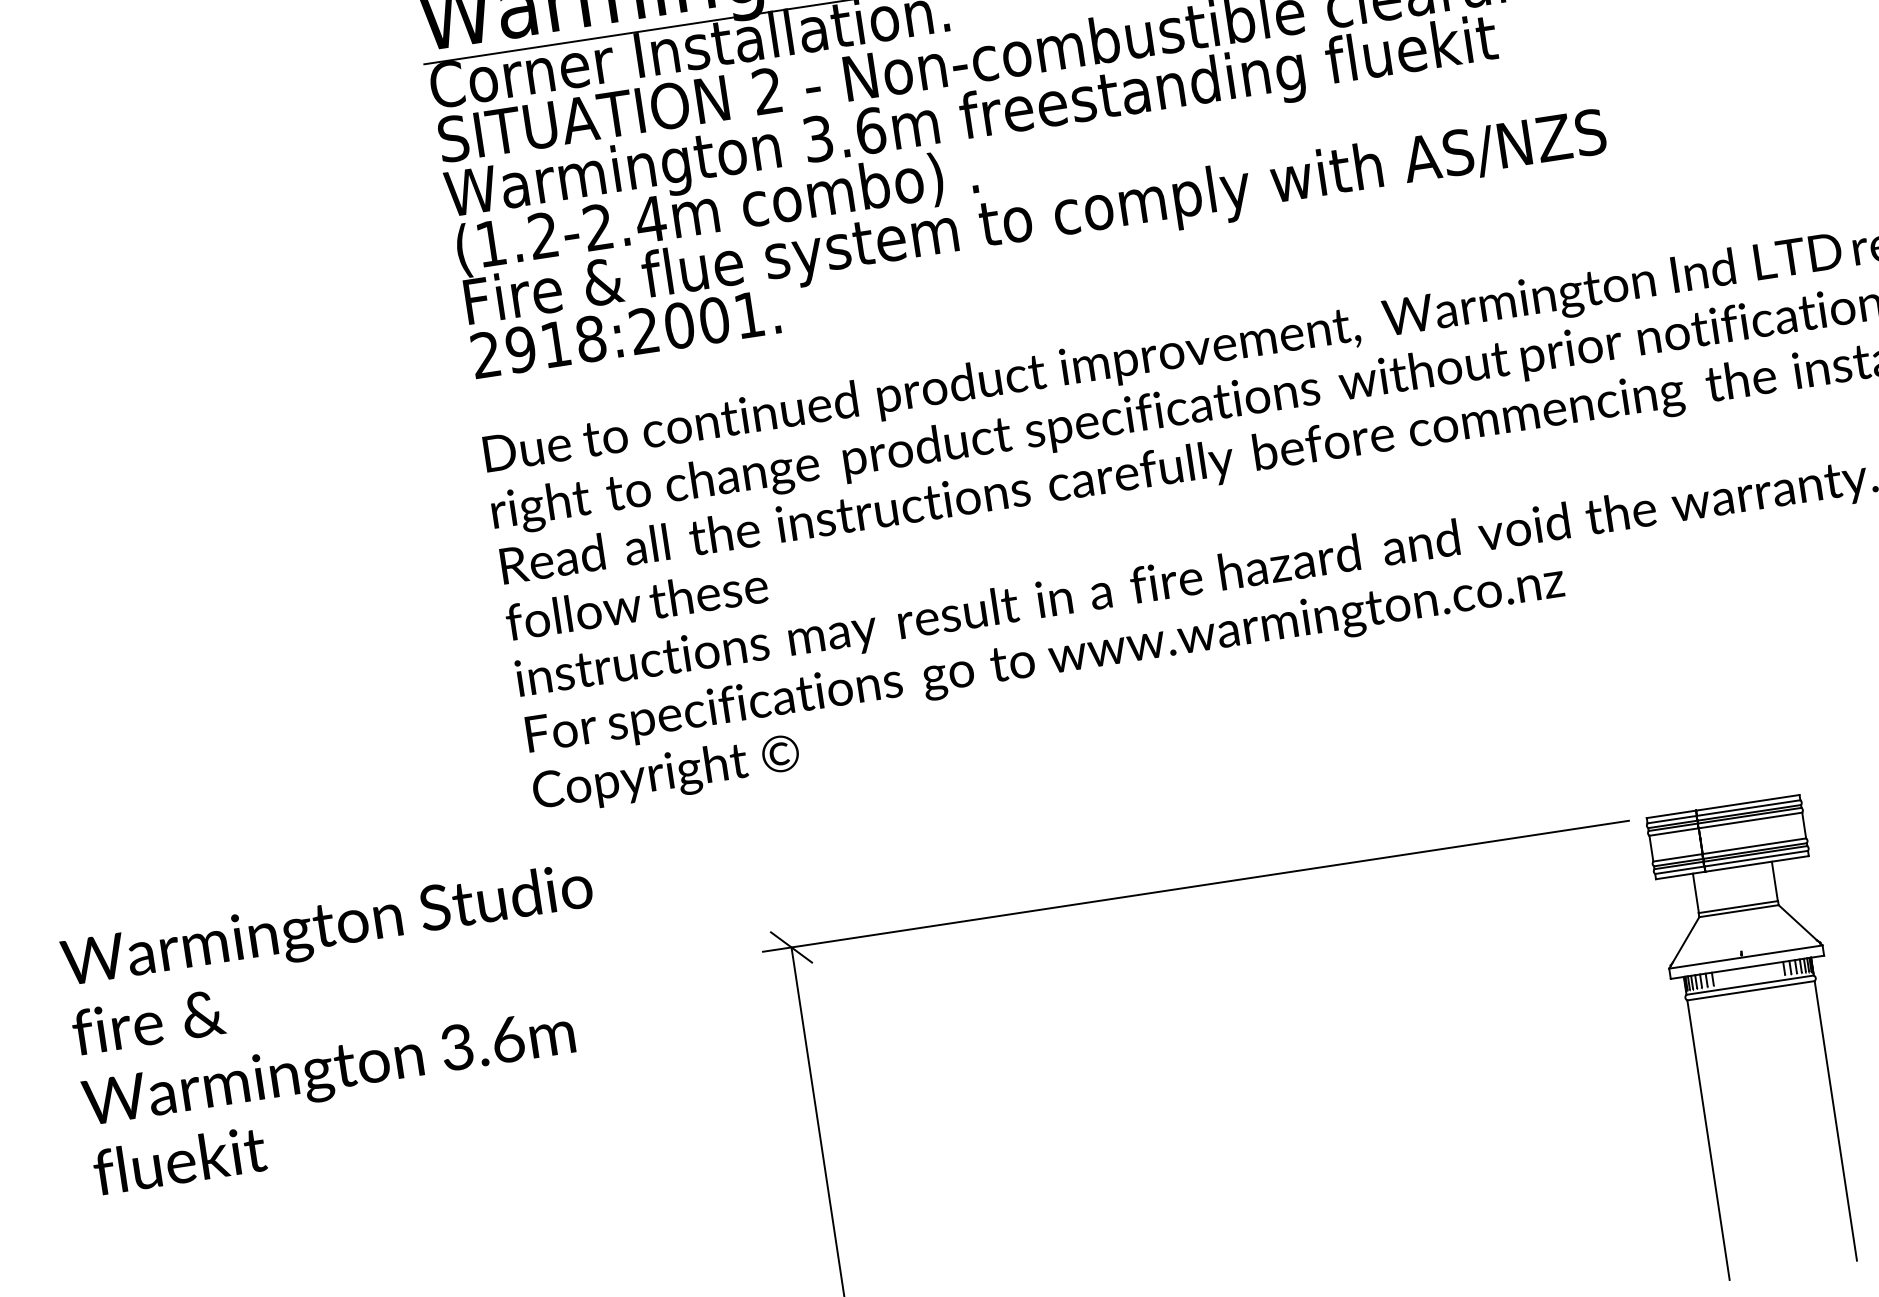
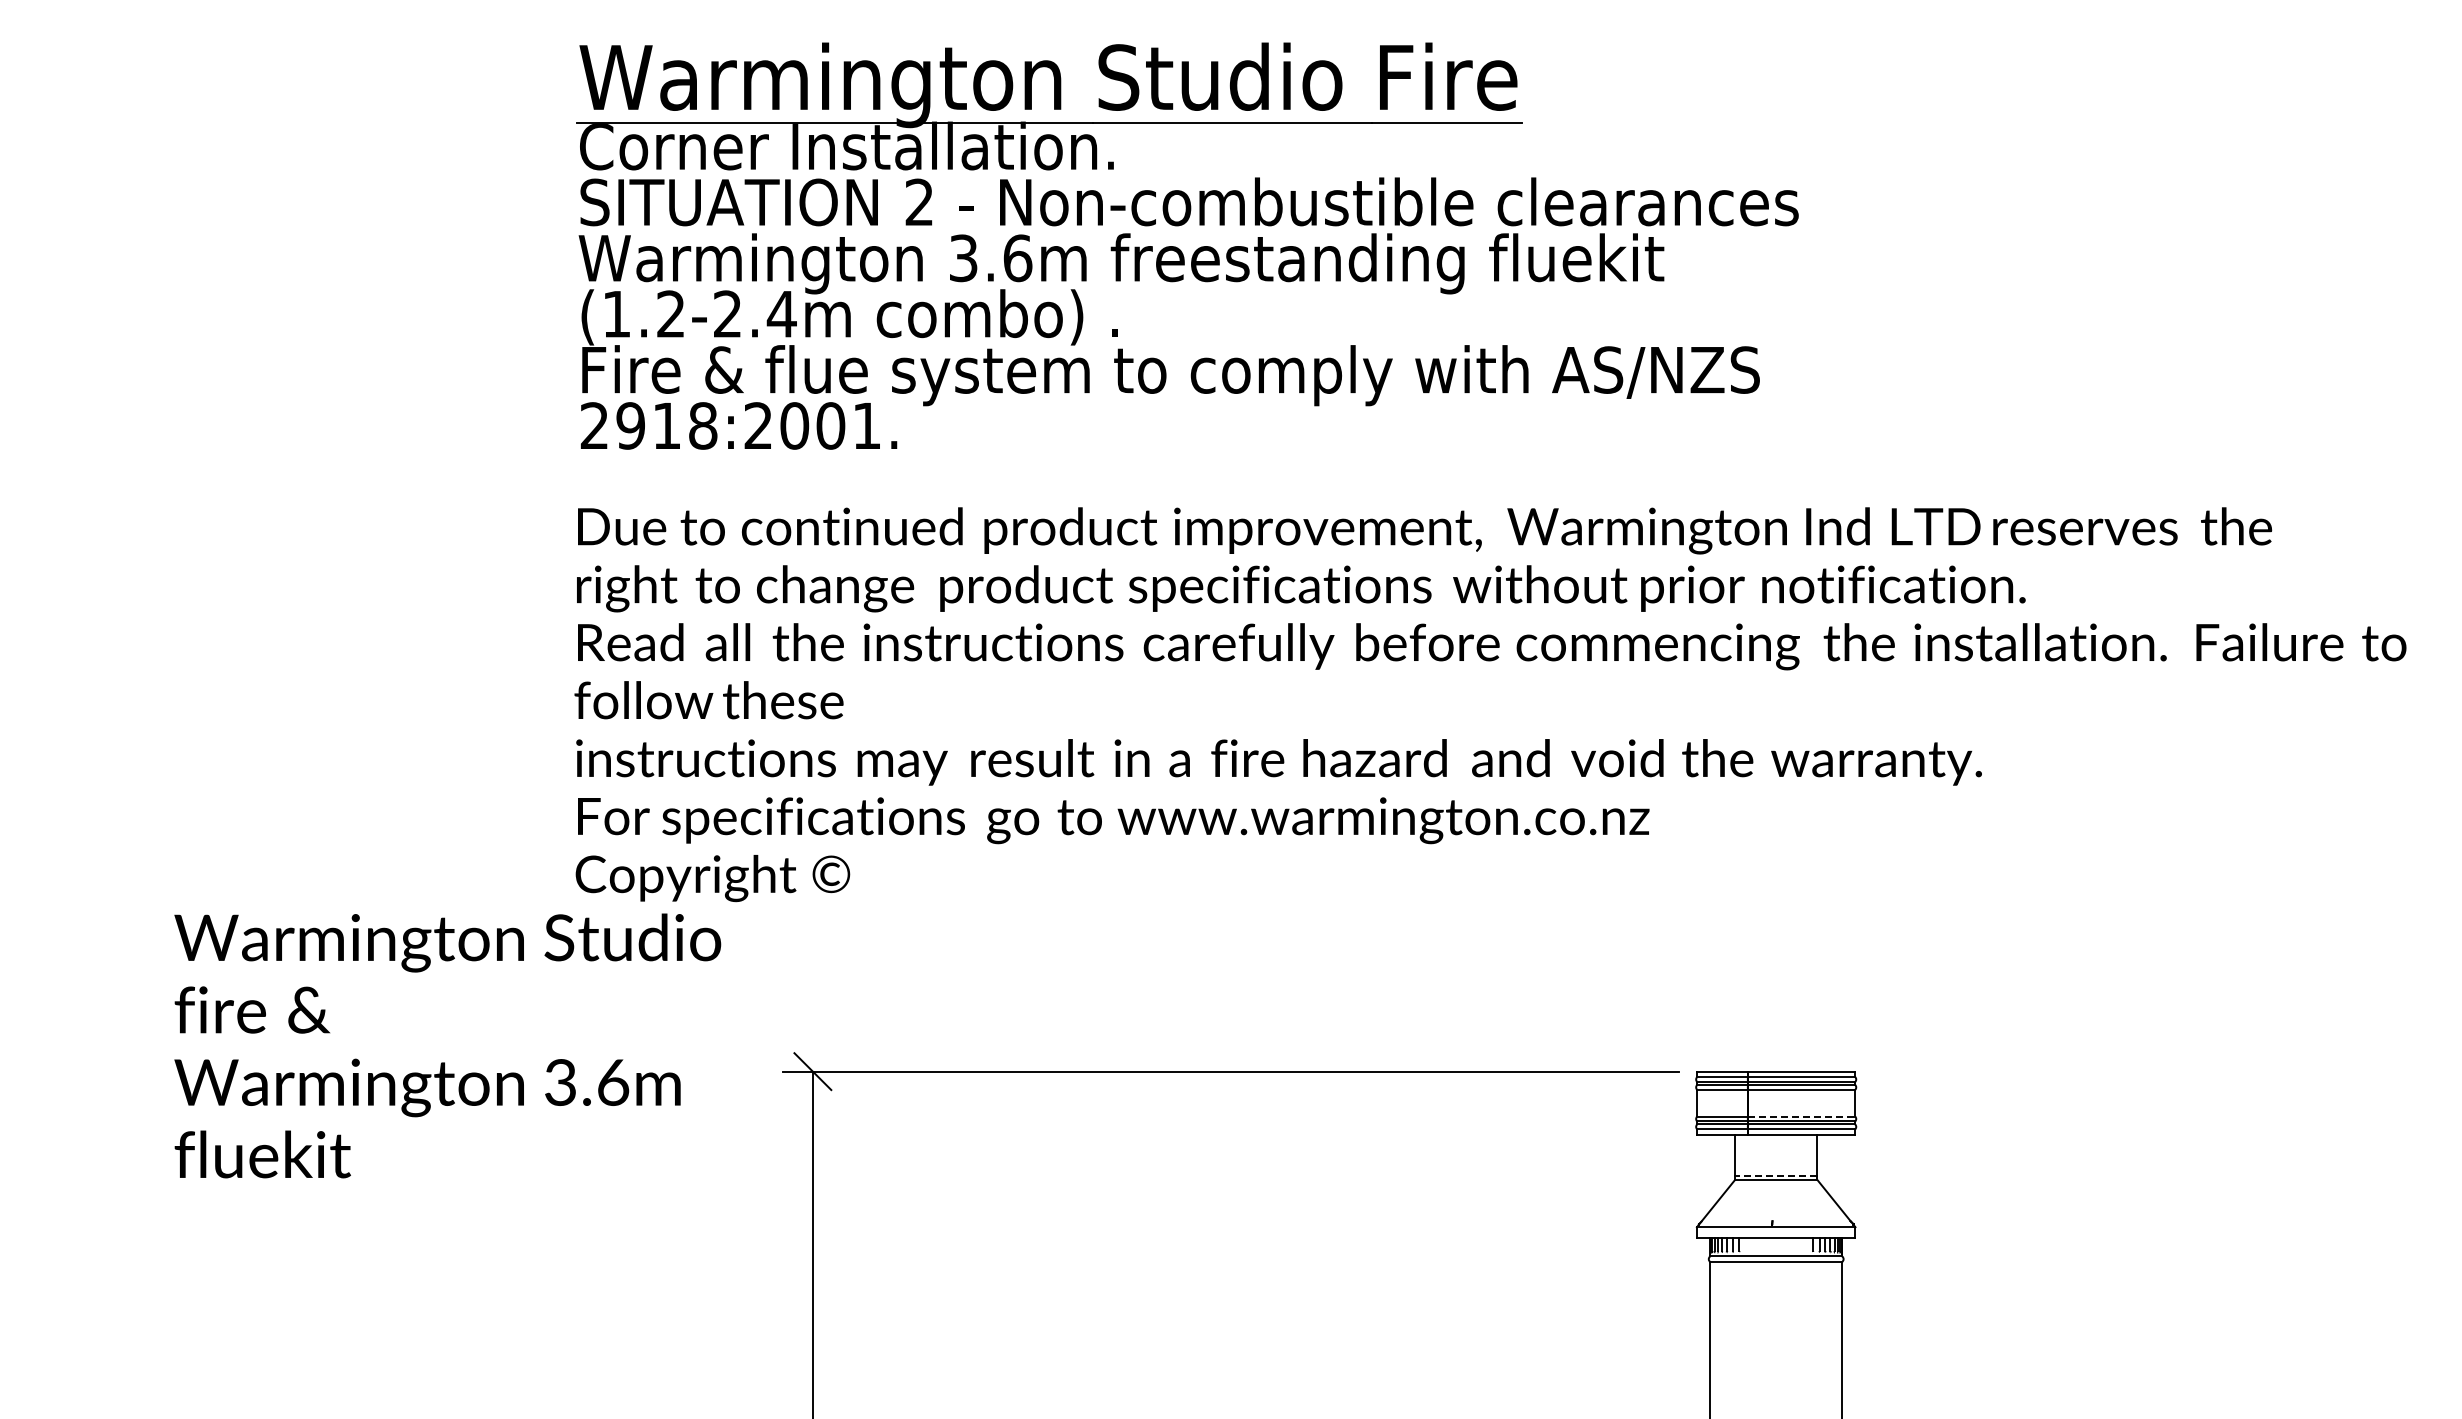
line: (1755, 846) -> (1802, 1116), solid -> dashed
line: (1737, 907) -> (1775, 1175), solid -> dashed
text: (342, 1028) -> (447, 1045), moved

